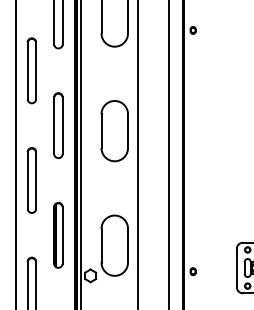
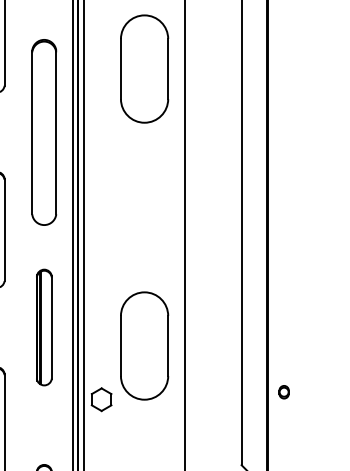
part: (58, 125) -> (44, 132), size x1.6
part: (114, 131) -> (144, 69), moved

